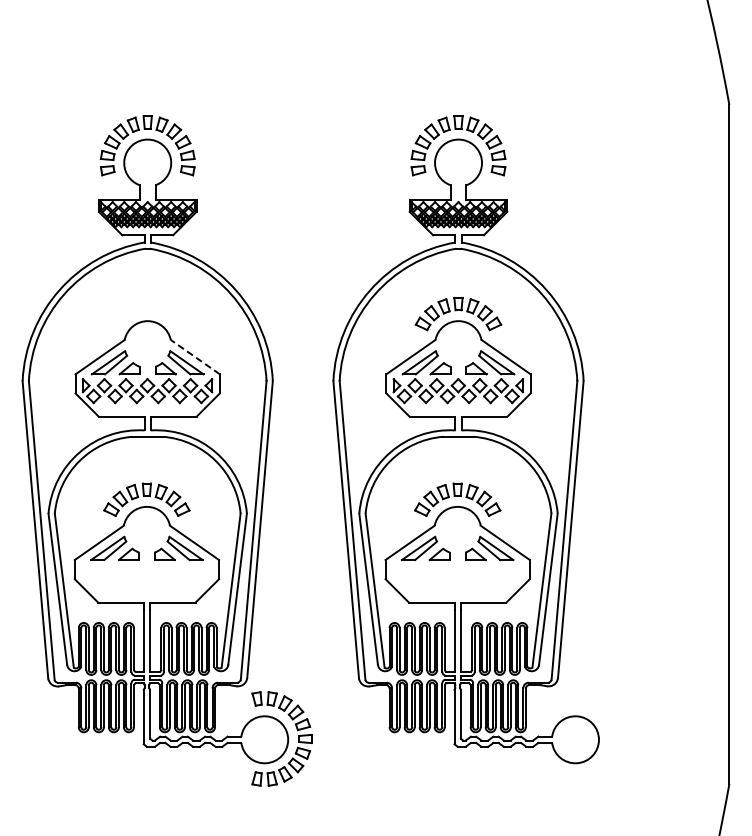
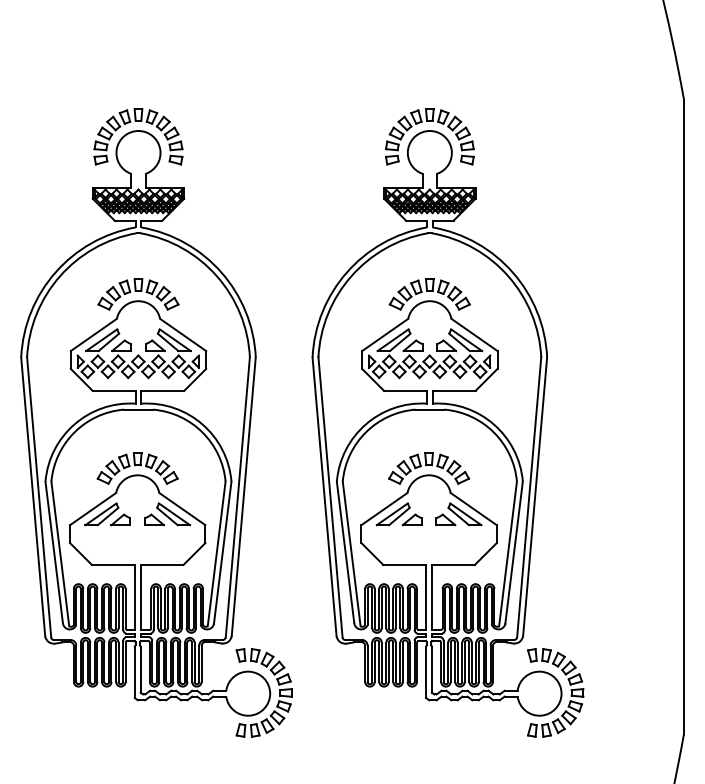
part: (147, 313) -> (138, 294), added
line: (194, 356) -> (182, 334), dashed -> solid
part: (608, 735) -> (570, 689), added

